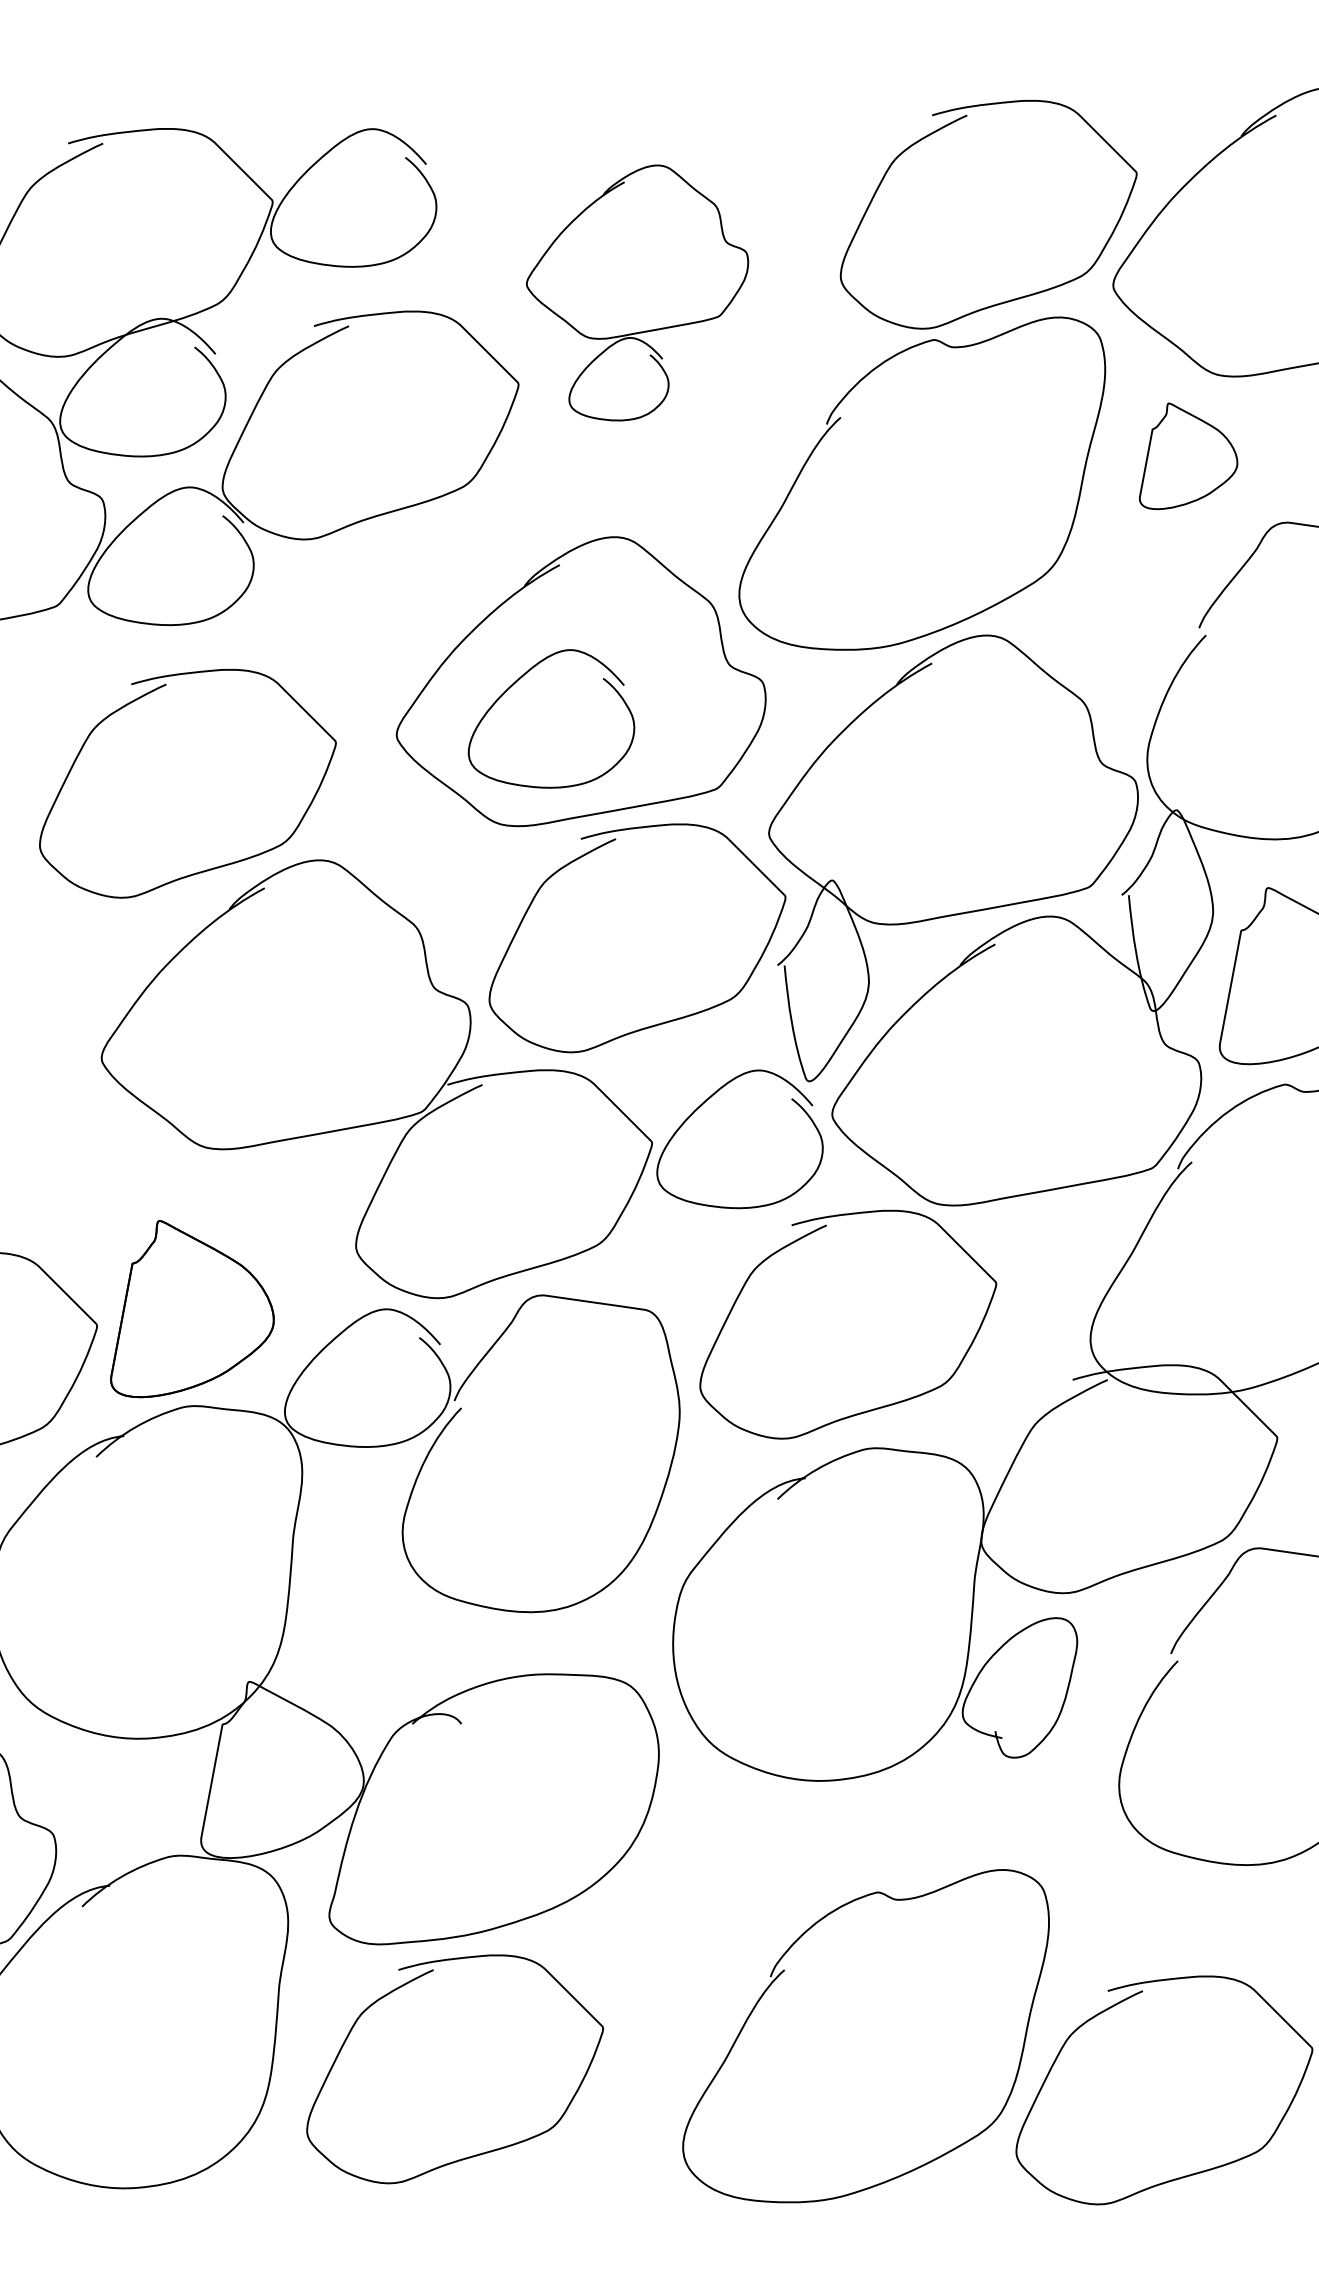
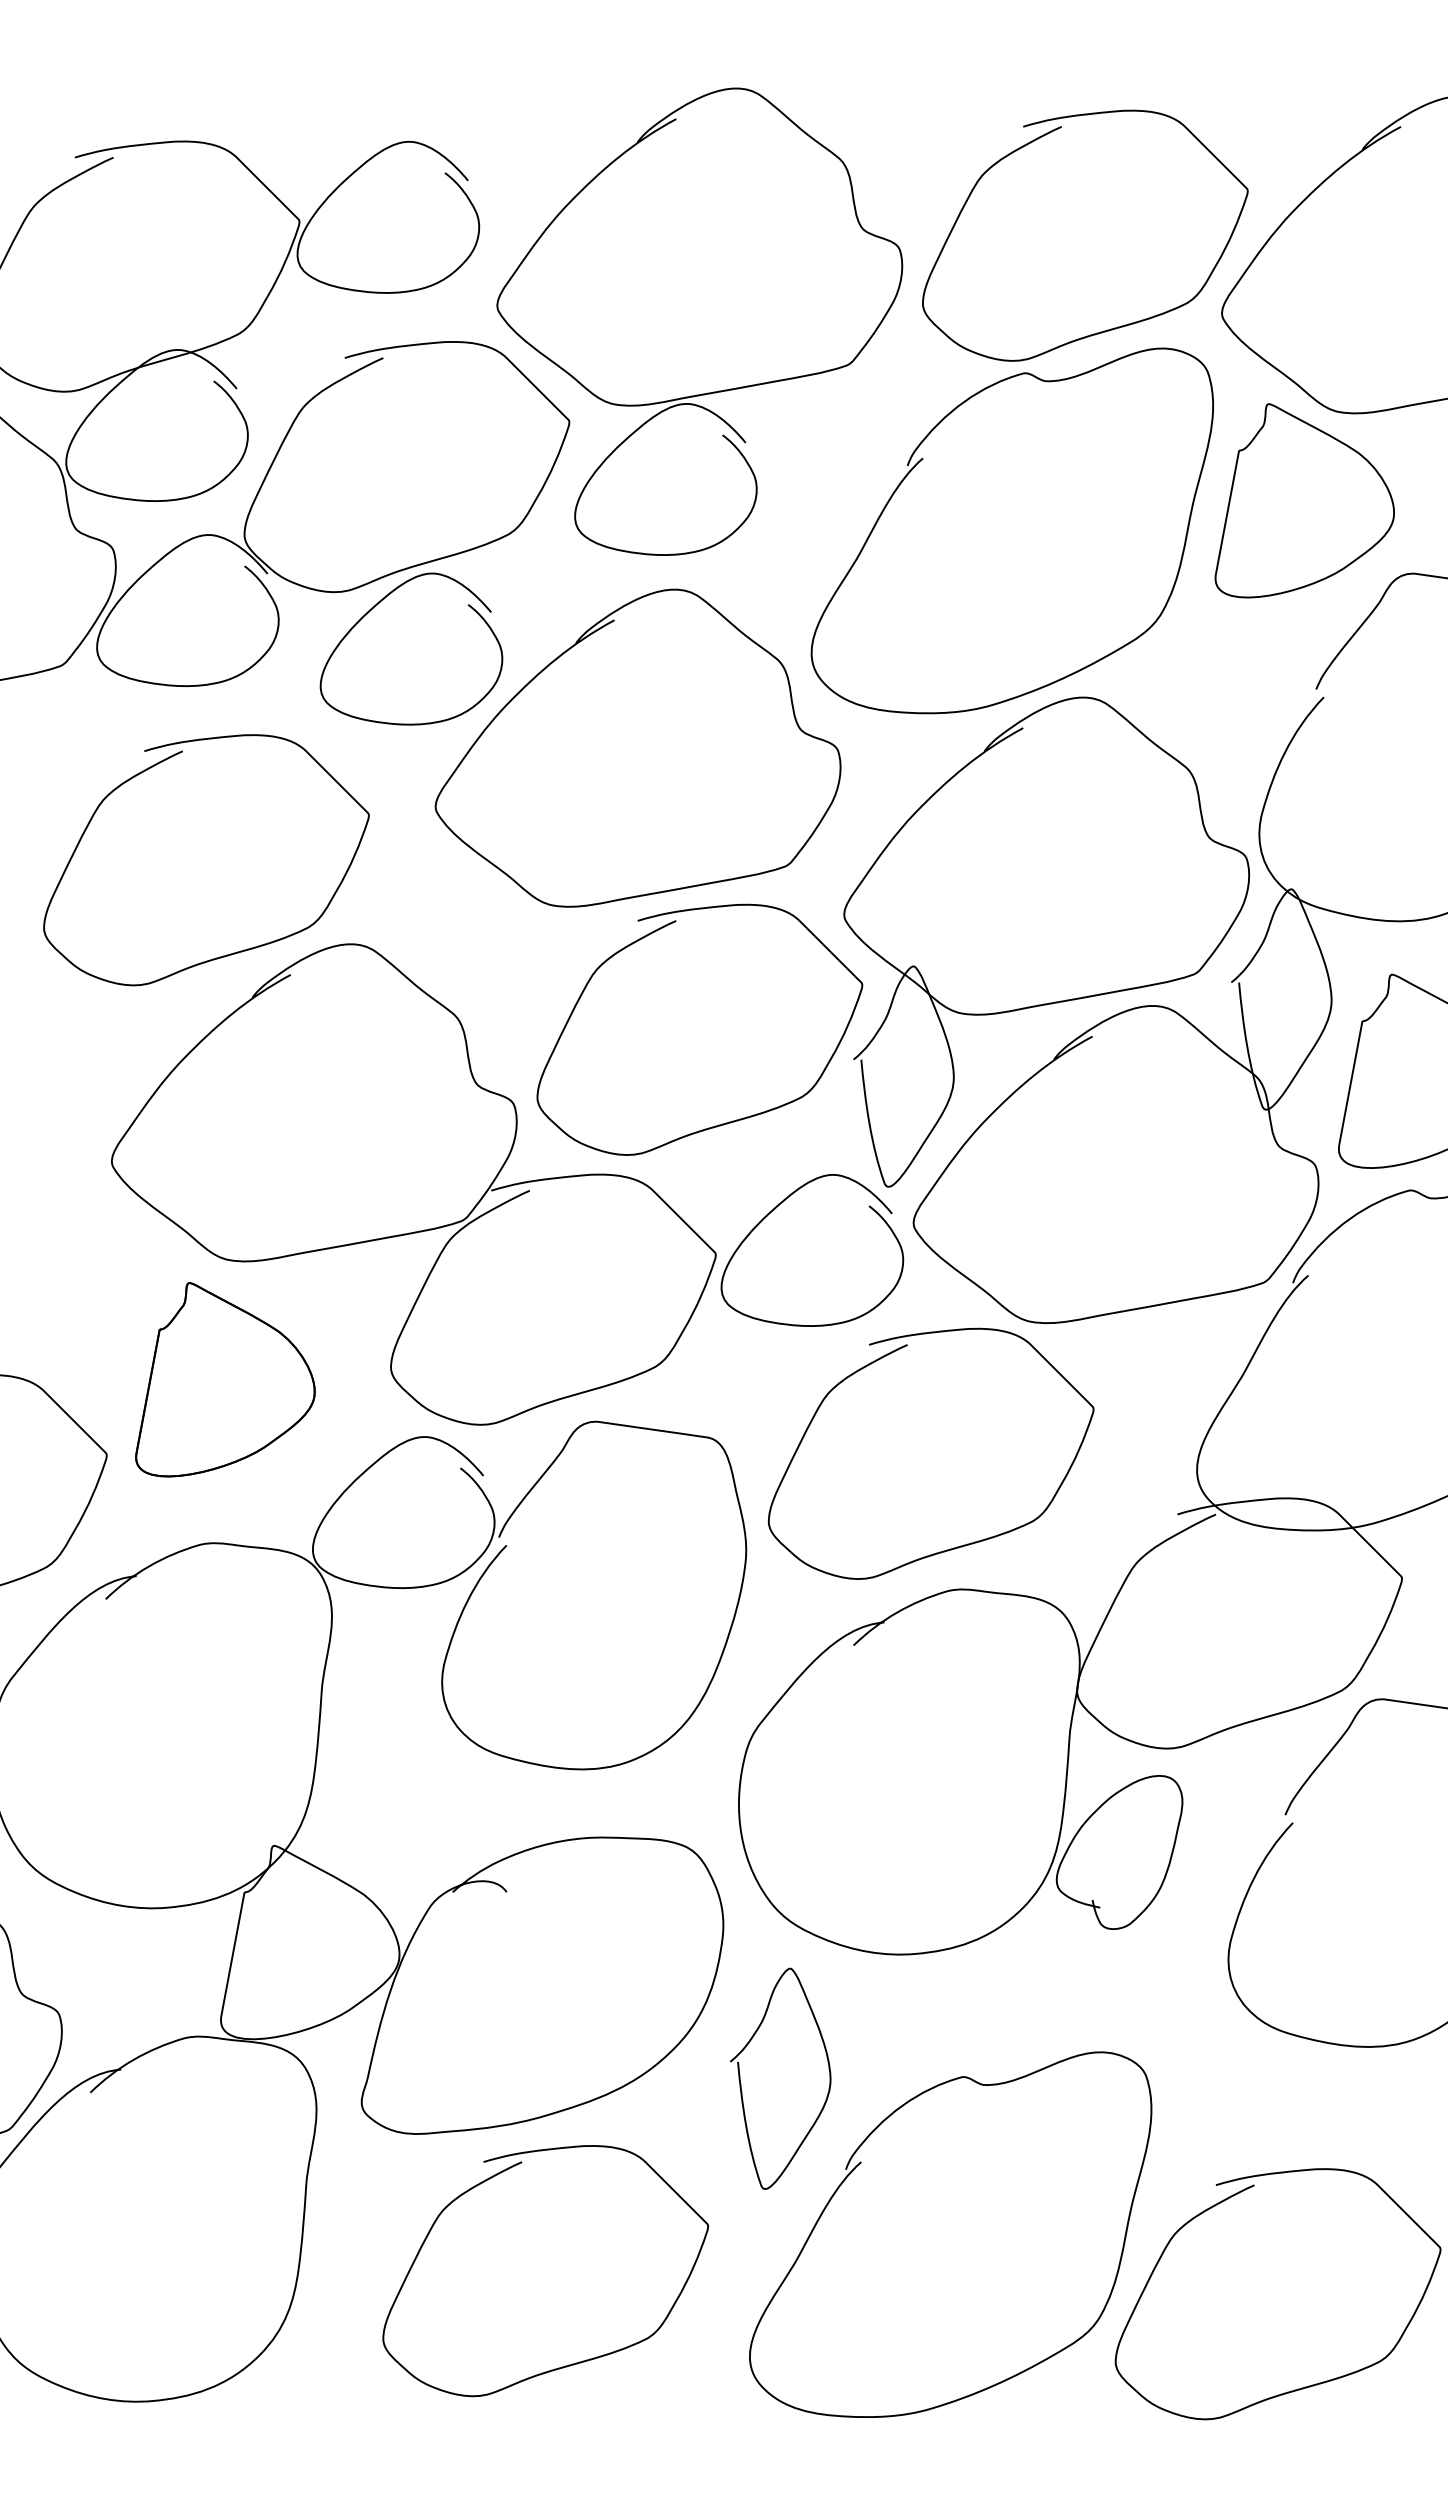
part: (637, 292) -> (699, 321), size x1.67
part: (1188, 455) -> (1304, 500), size x1.67
curve: (520, 679) -> (377, 605), moved
part: (192, 1308) -> (225, 1379), moved
curve: (675, 1898) -> (741, 2083), added
curve: (475, 2154) -> (568, 2364), moved

